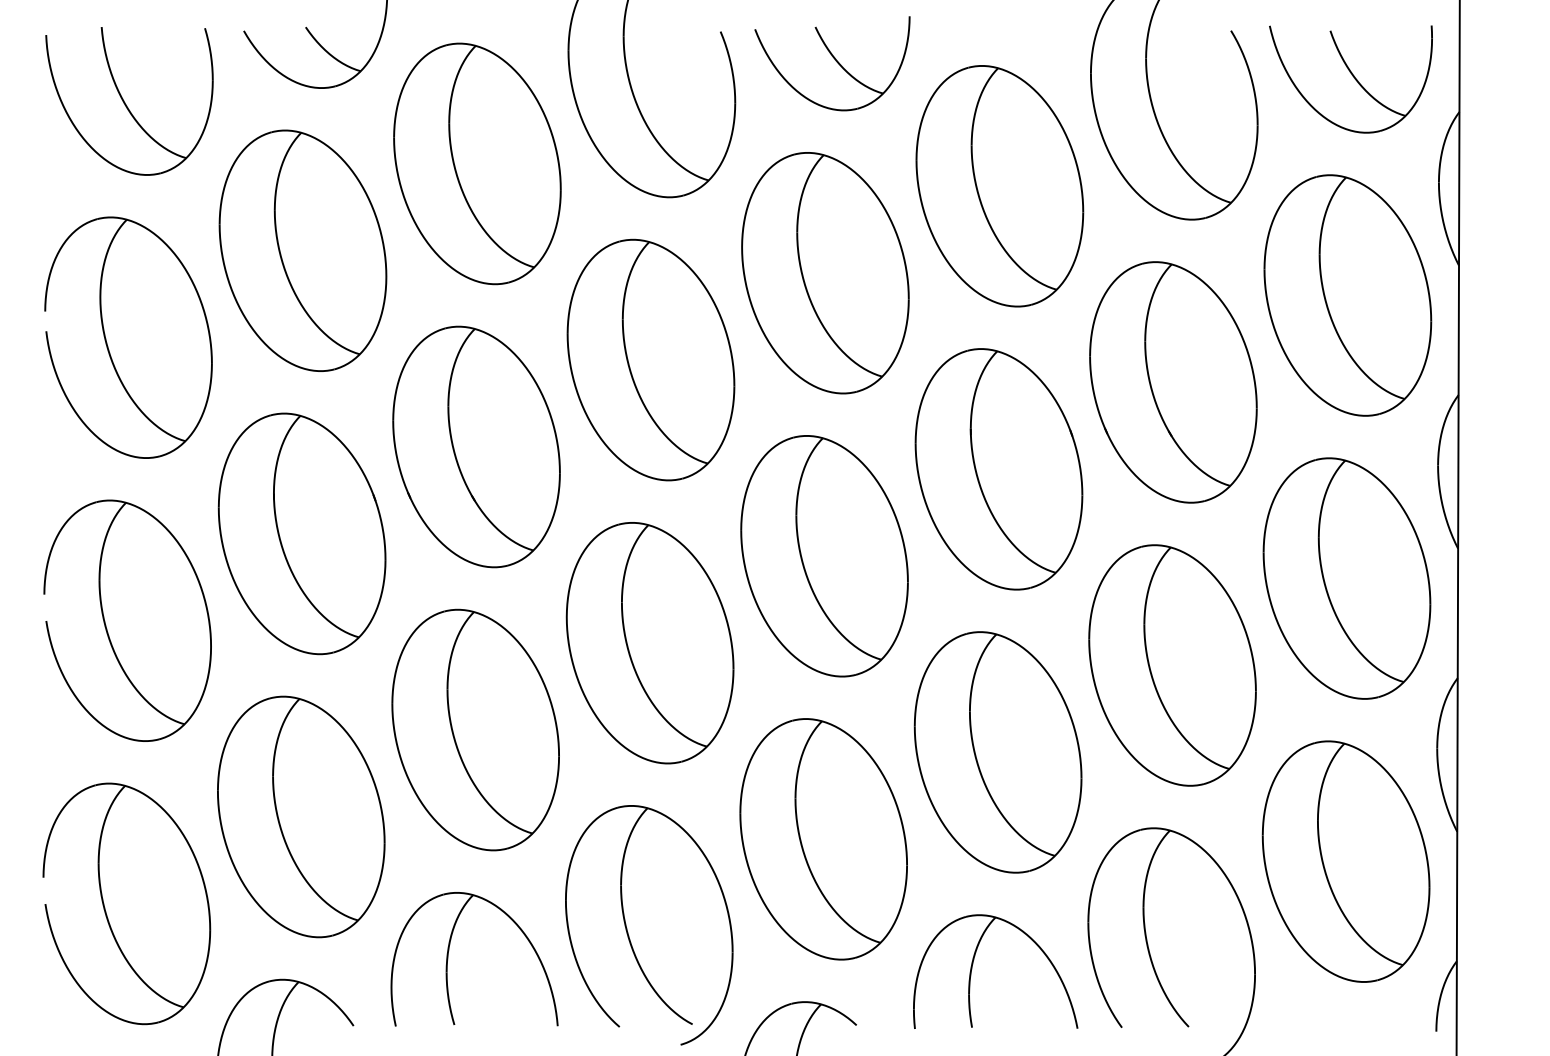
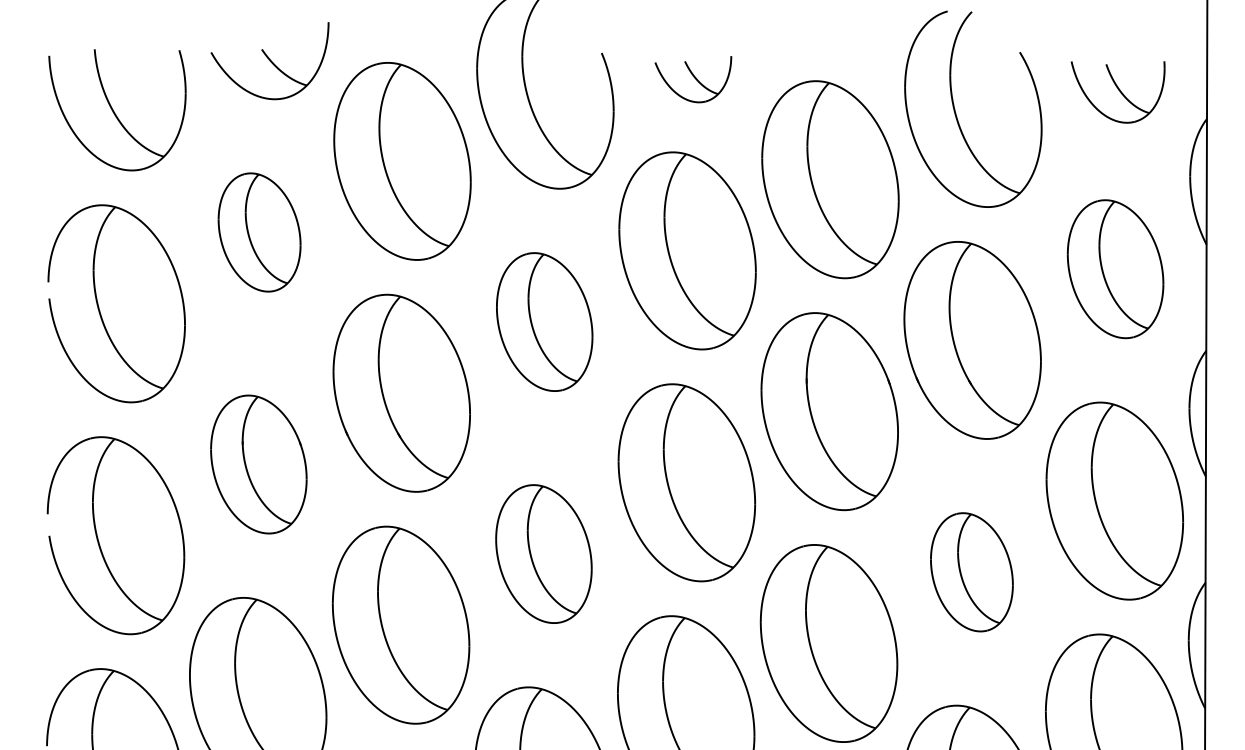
part: (832, 63) -> (693, 79), size x0.6
part: (1350, 79) -> (1117, 92), size x0.7
part: (302, 250) -> (259, 232), size x0.6
part: (1347, 295) -> (1115, 269), size x0.7
part: (650, 359) -> (544, 321), size x0.7
part: (301, 533) -> (258, 464), size x0.7
part: (649, 643) -> (543, 554), size x0.7
part: (1172, 665) -> (971, 572), size x0.6

